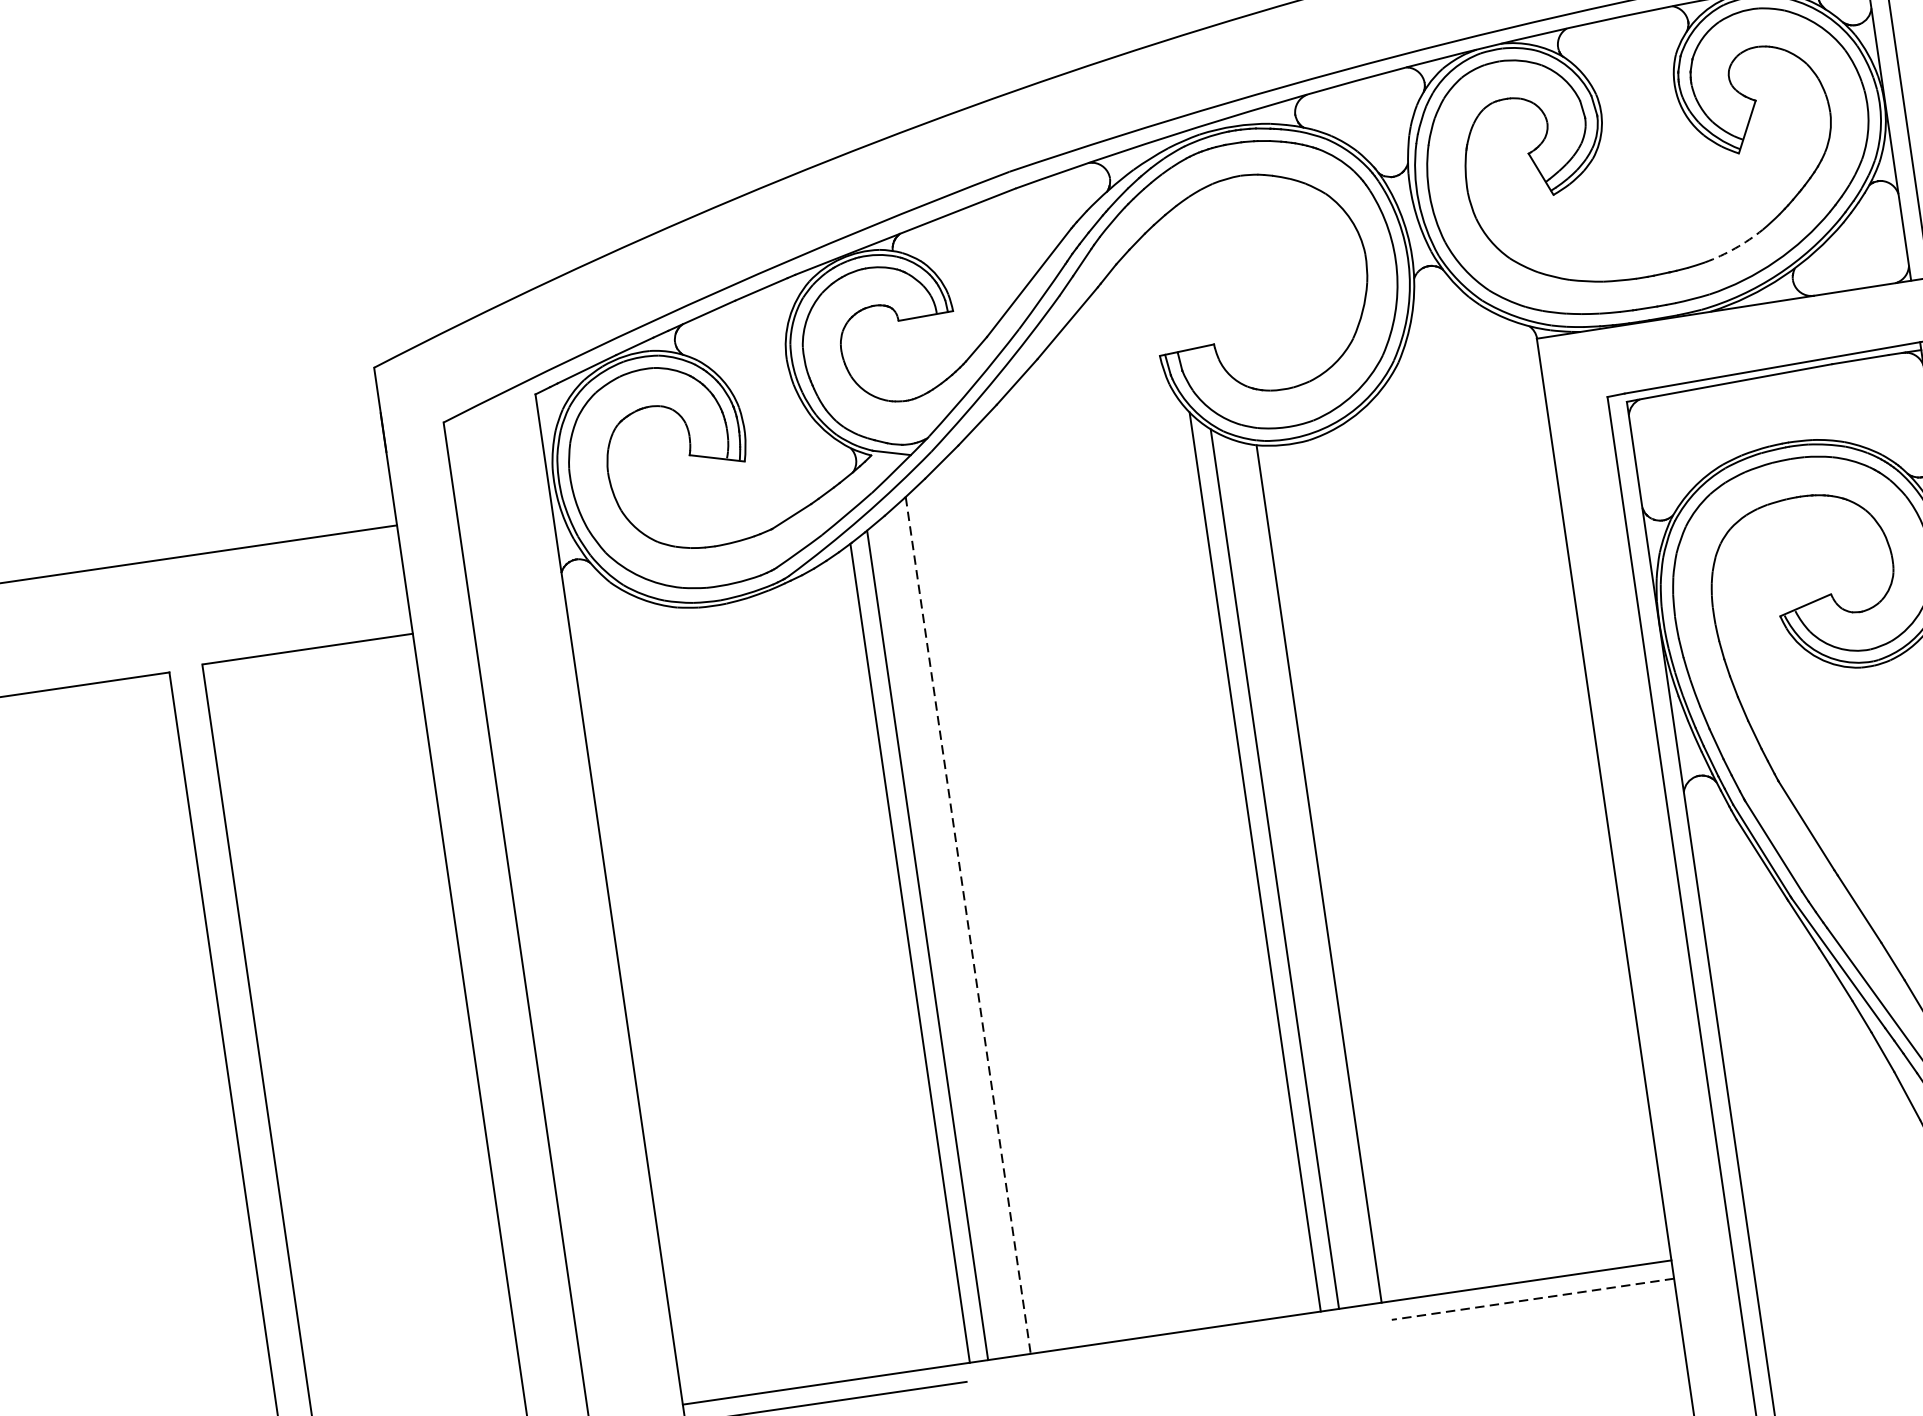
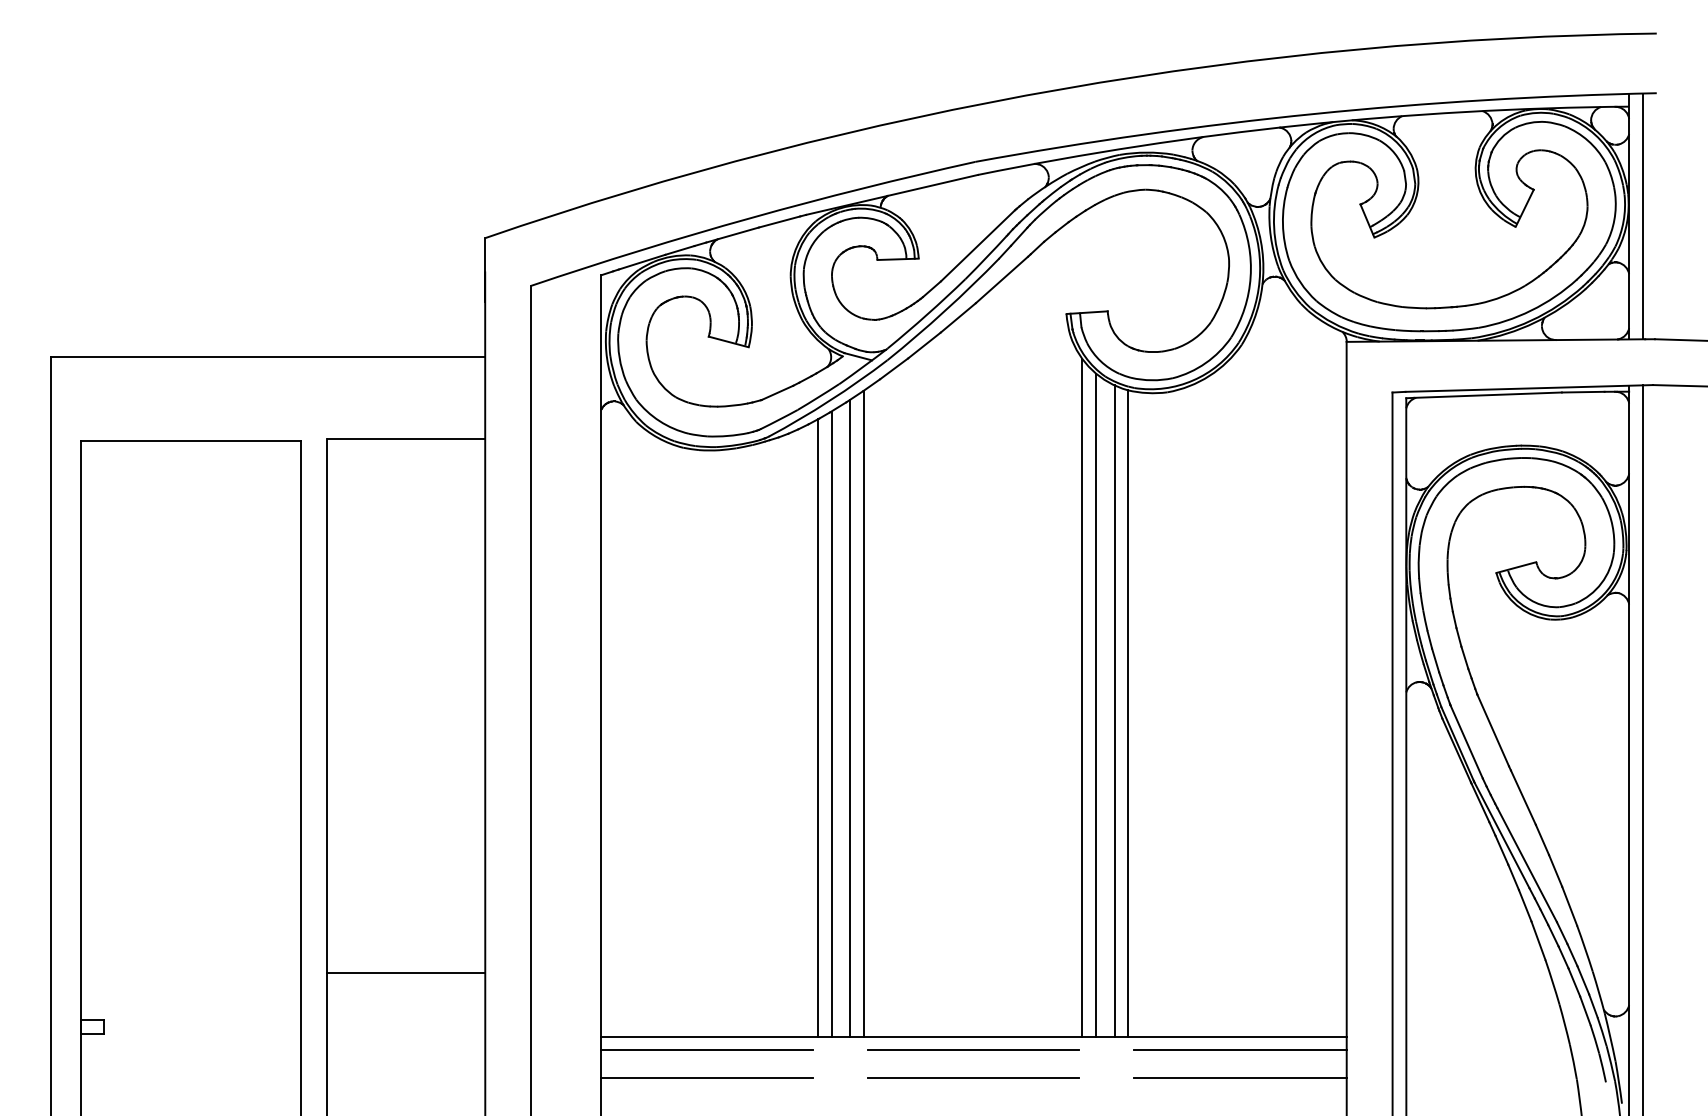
arc: (1734, 248) -> (1502, 296), dashed -> solid
line: (1300, 872) -> (1114, 710), added
line: (967, 925) -> (863, 713), dashed -> solid
line: (950, 933) -> (849, 717), added
line: (1531, 1299) -> (1239, 1050), dashed -> solid
line: (1537, 1336) -> (1239, 1078), added
line: (1179, 1350) -> (973, 1050), added
line: (410, 1358) -> (405, 973), added
line: (1184, 1388) -> (973, 1078), added

